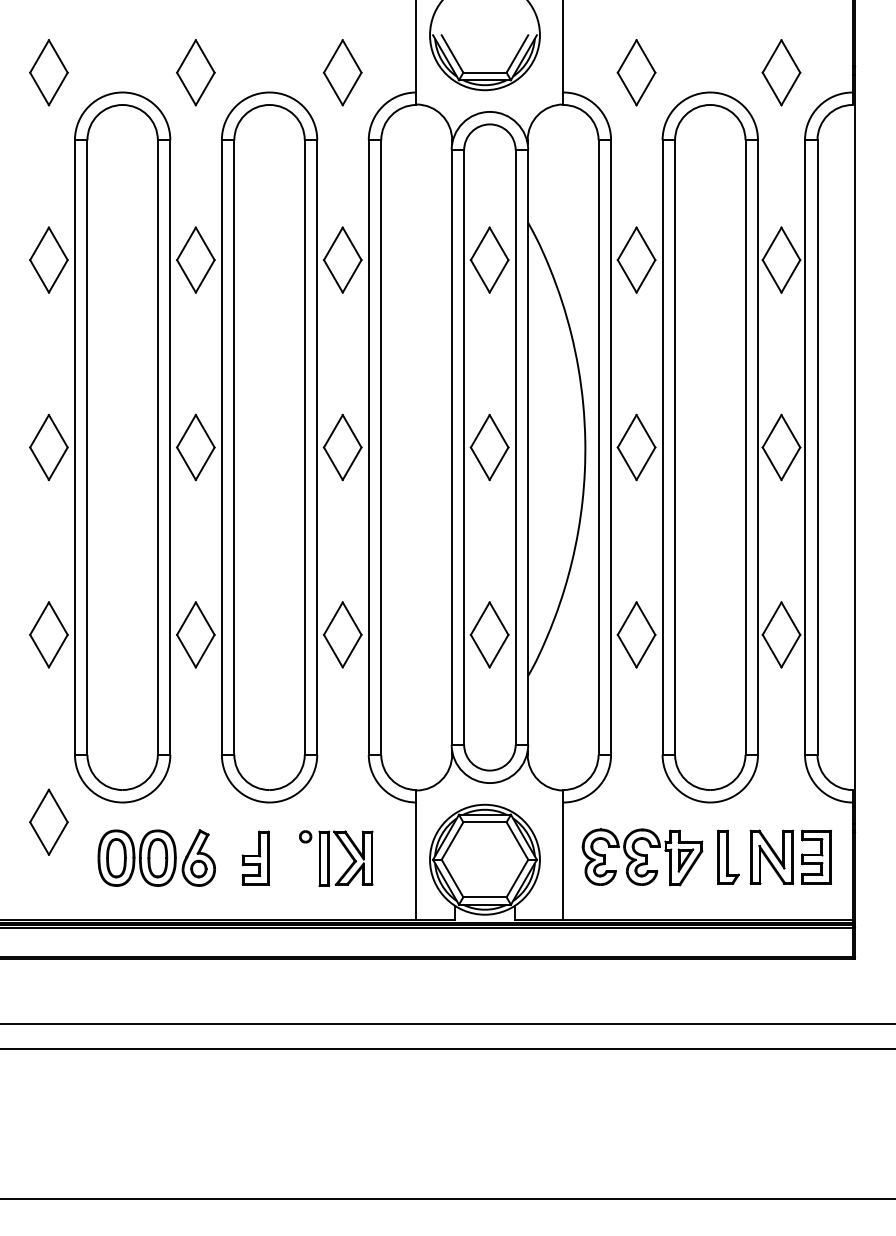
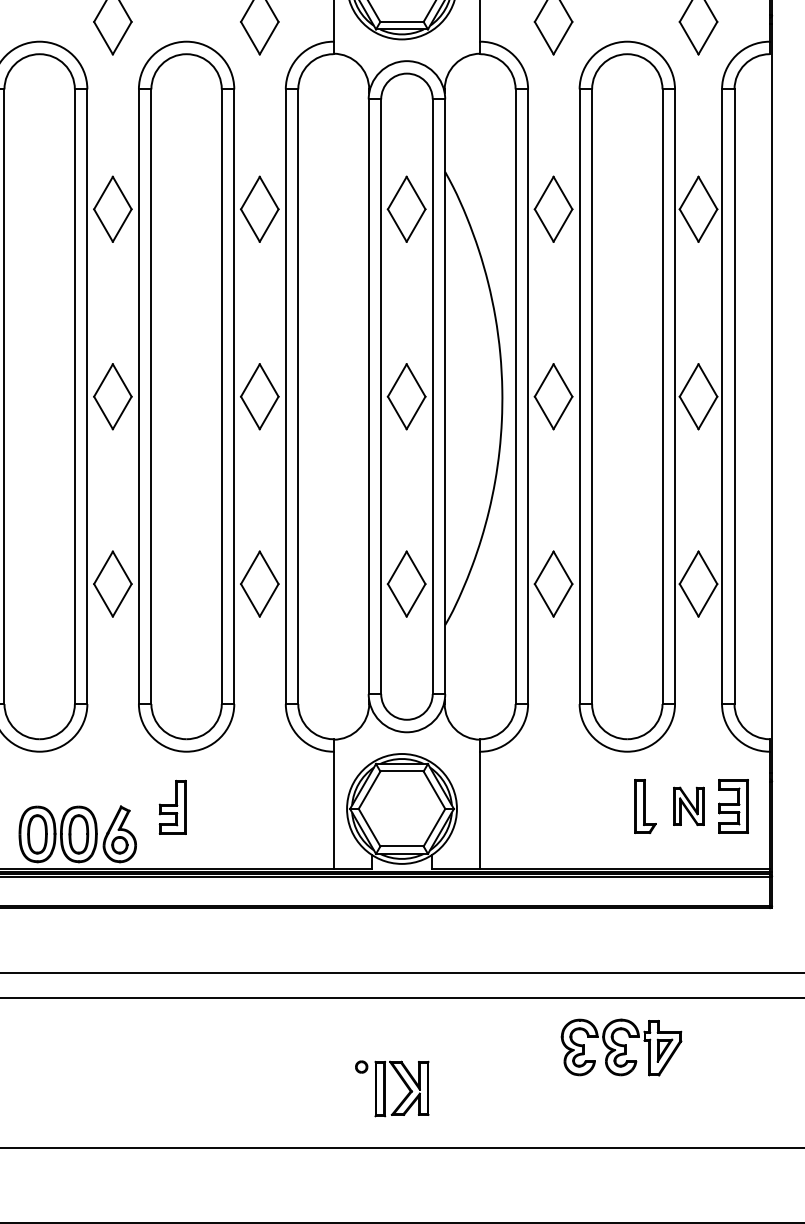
part: (771, 856) -> (688, 805), size x0.7
part: (156, 857) -> (77, 833), moved
part: (642, 857) -> (621, 1047), moved
part: (329, 858) -> (385, 1088), moved

